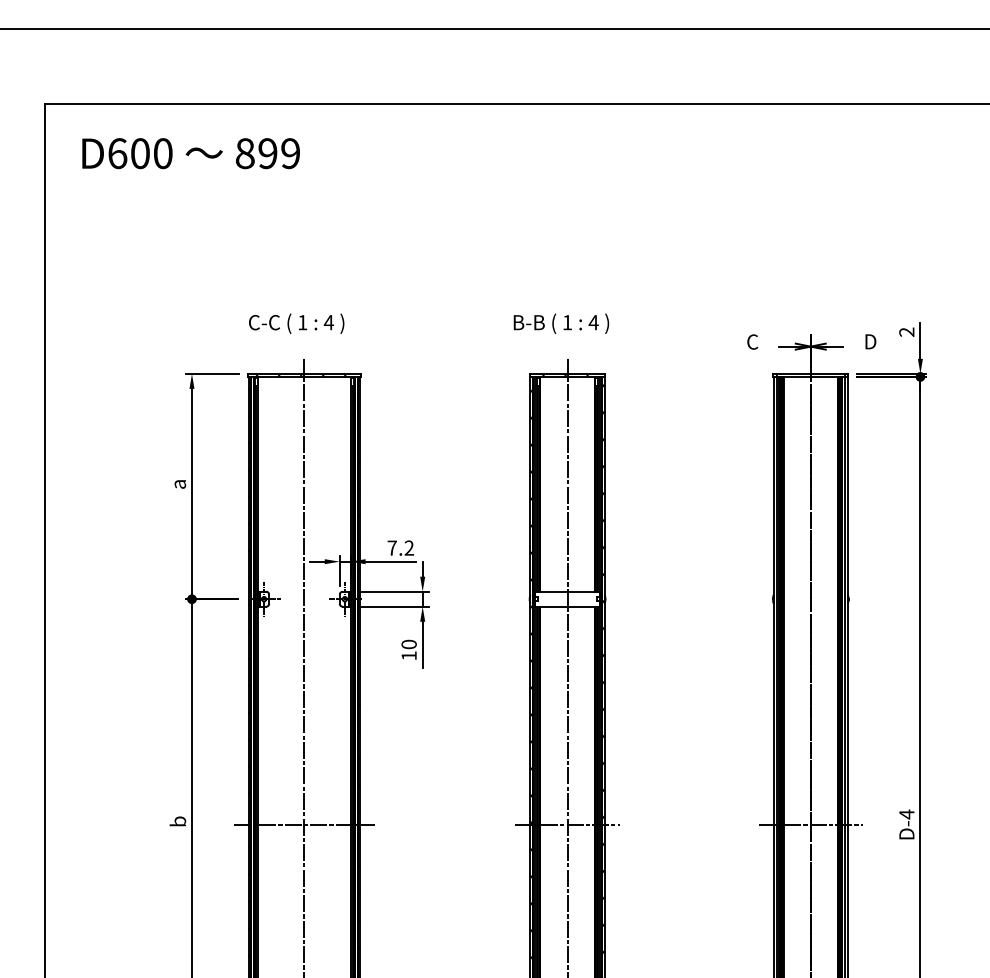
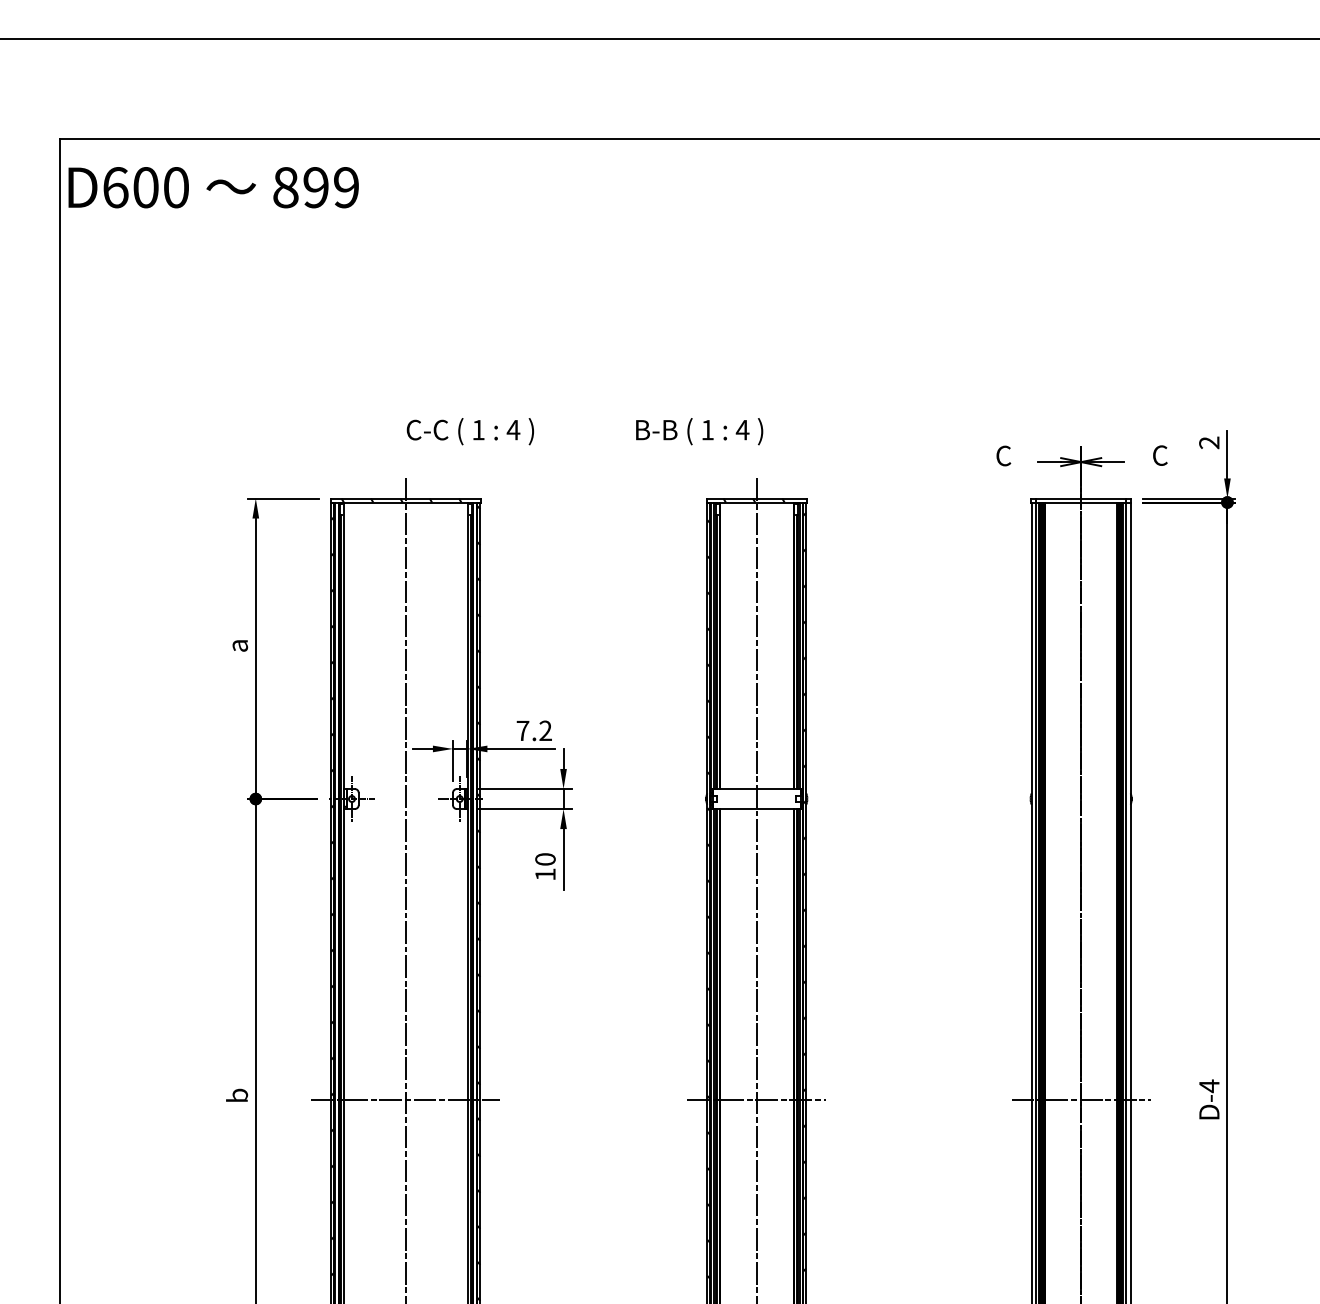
text: (190, 153) -> (213, 187), moved
text: (295, 323) -> (469, 431), moved
text: (561, 323) -> (699, 431), moved
text: (870, 341) -> (1160, 455), D -> C

